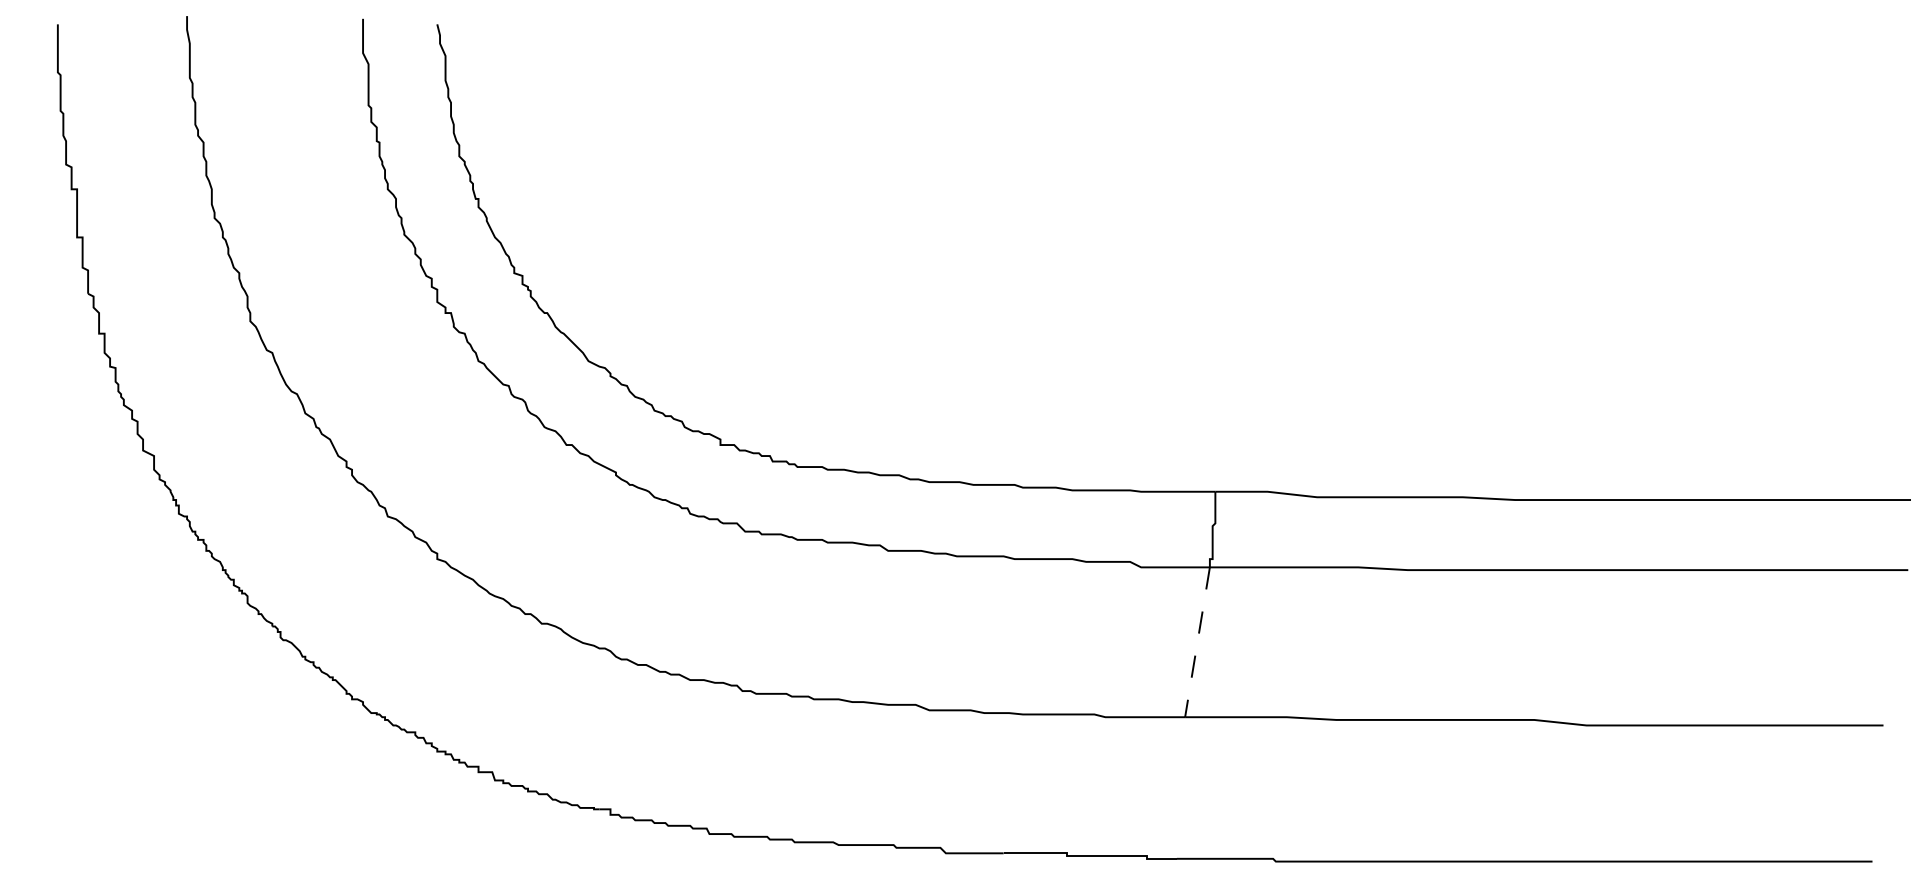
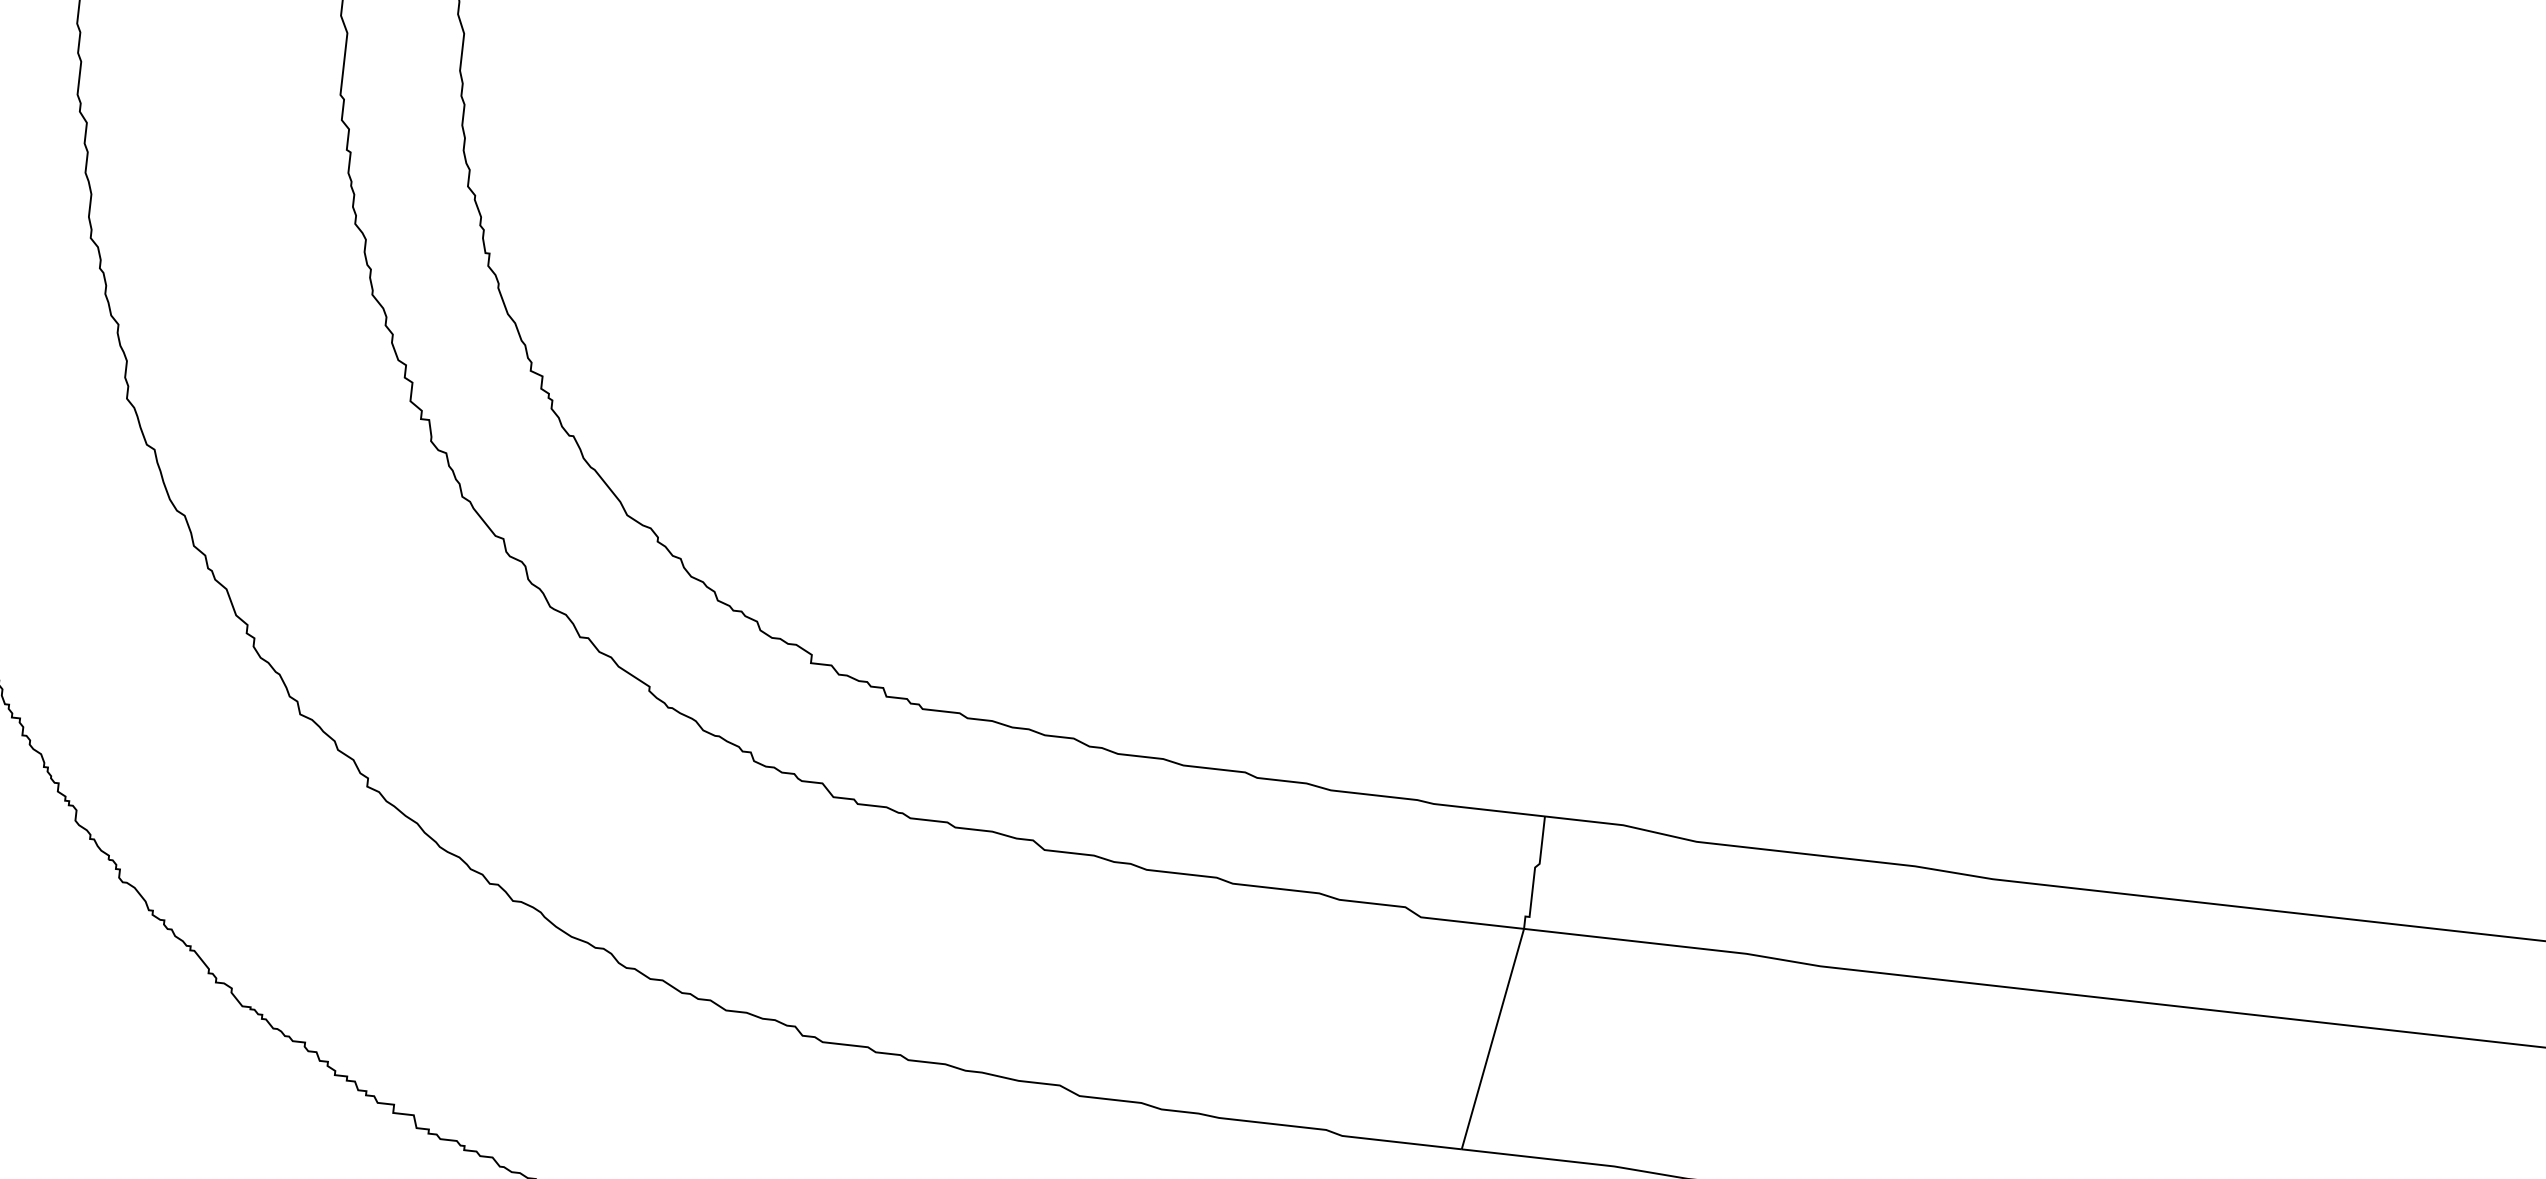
line: (1197, 642) -> (1492, 1039), dashed -> solid

